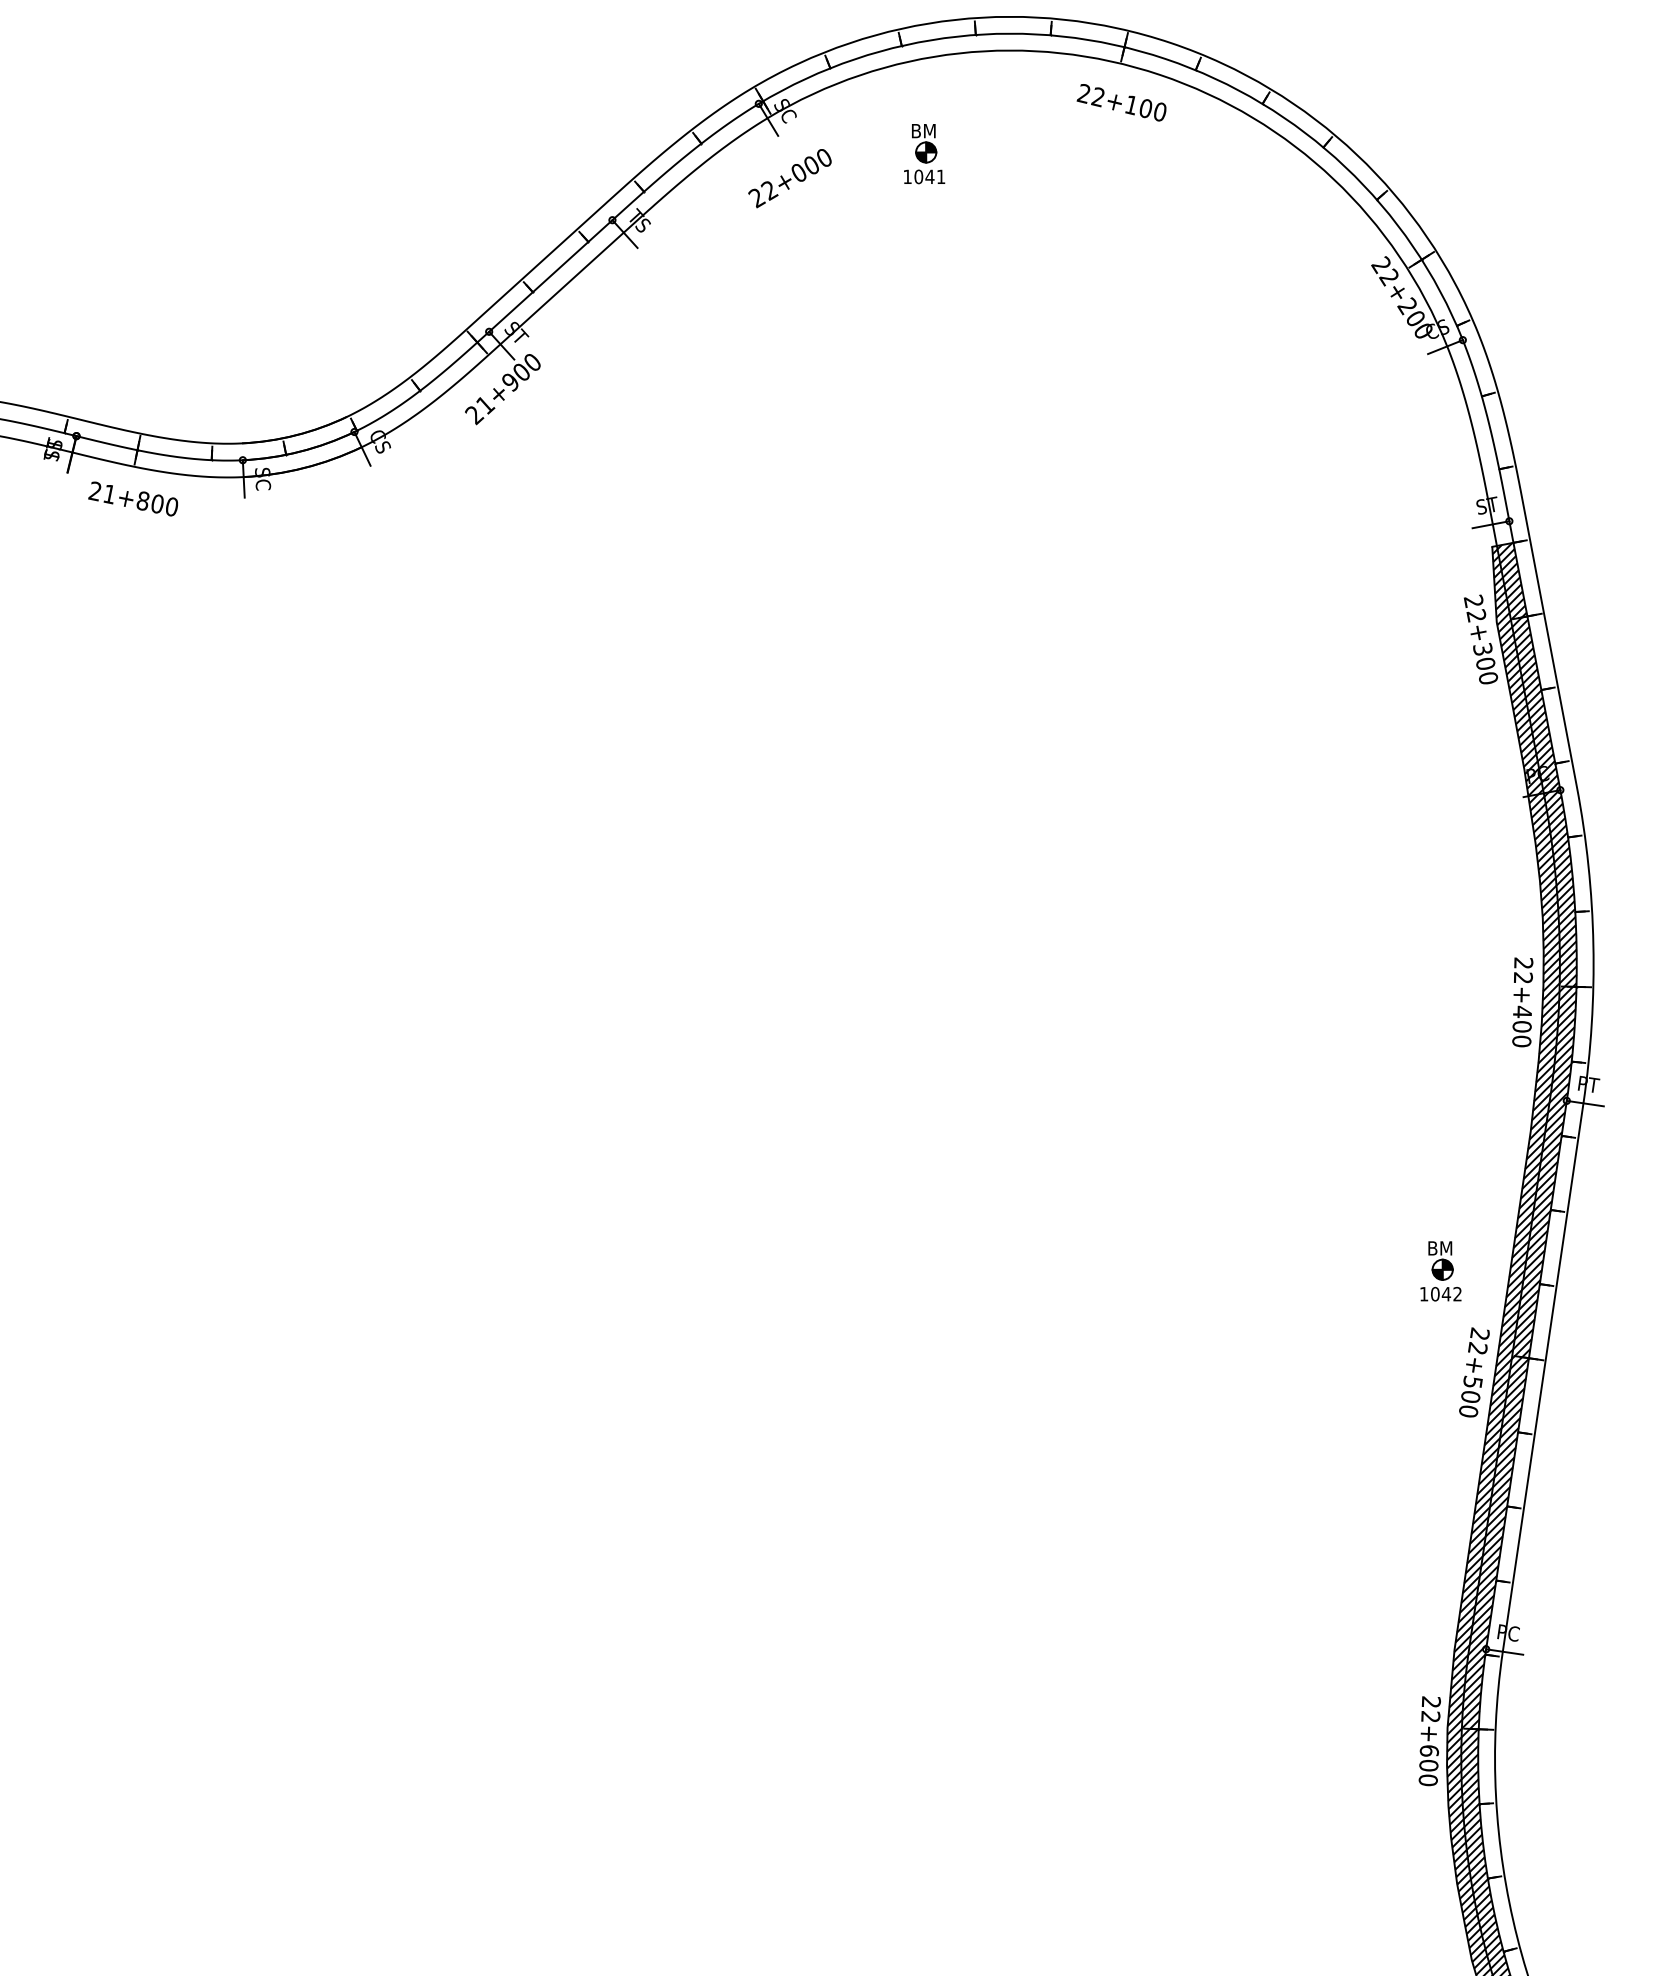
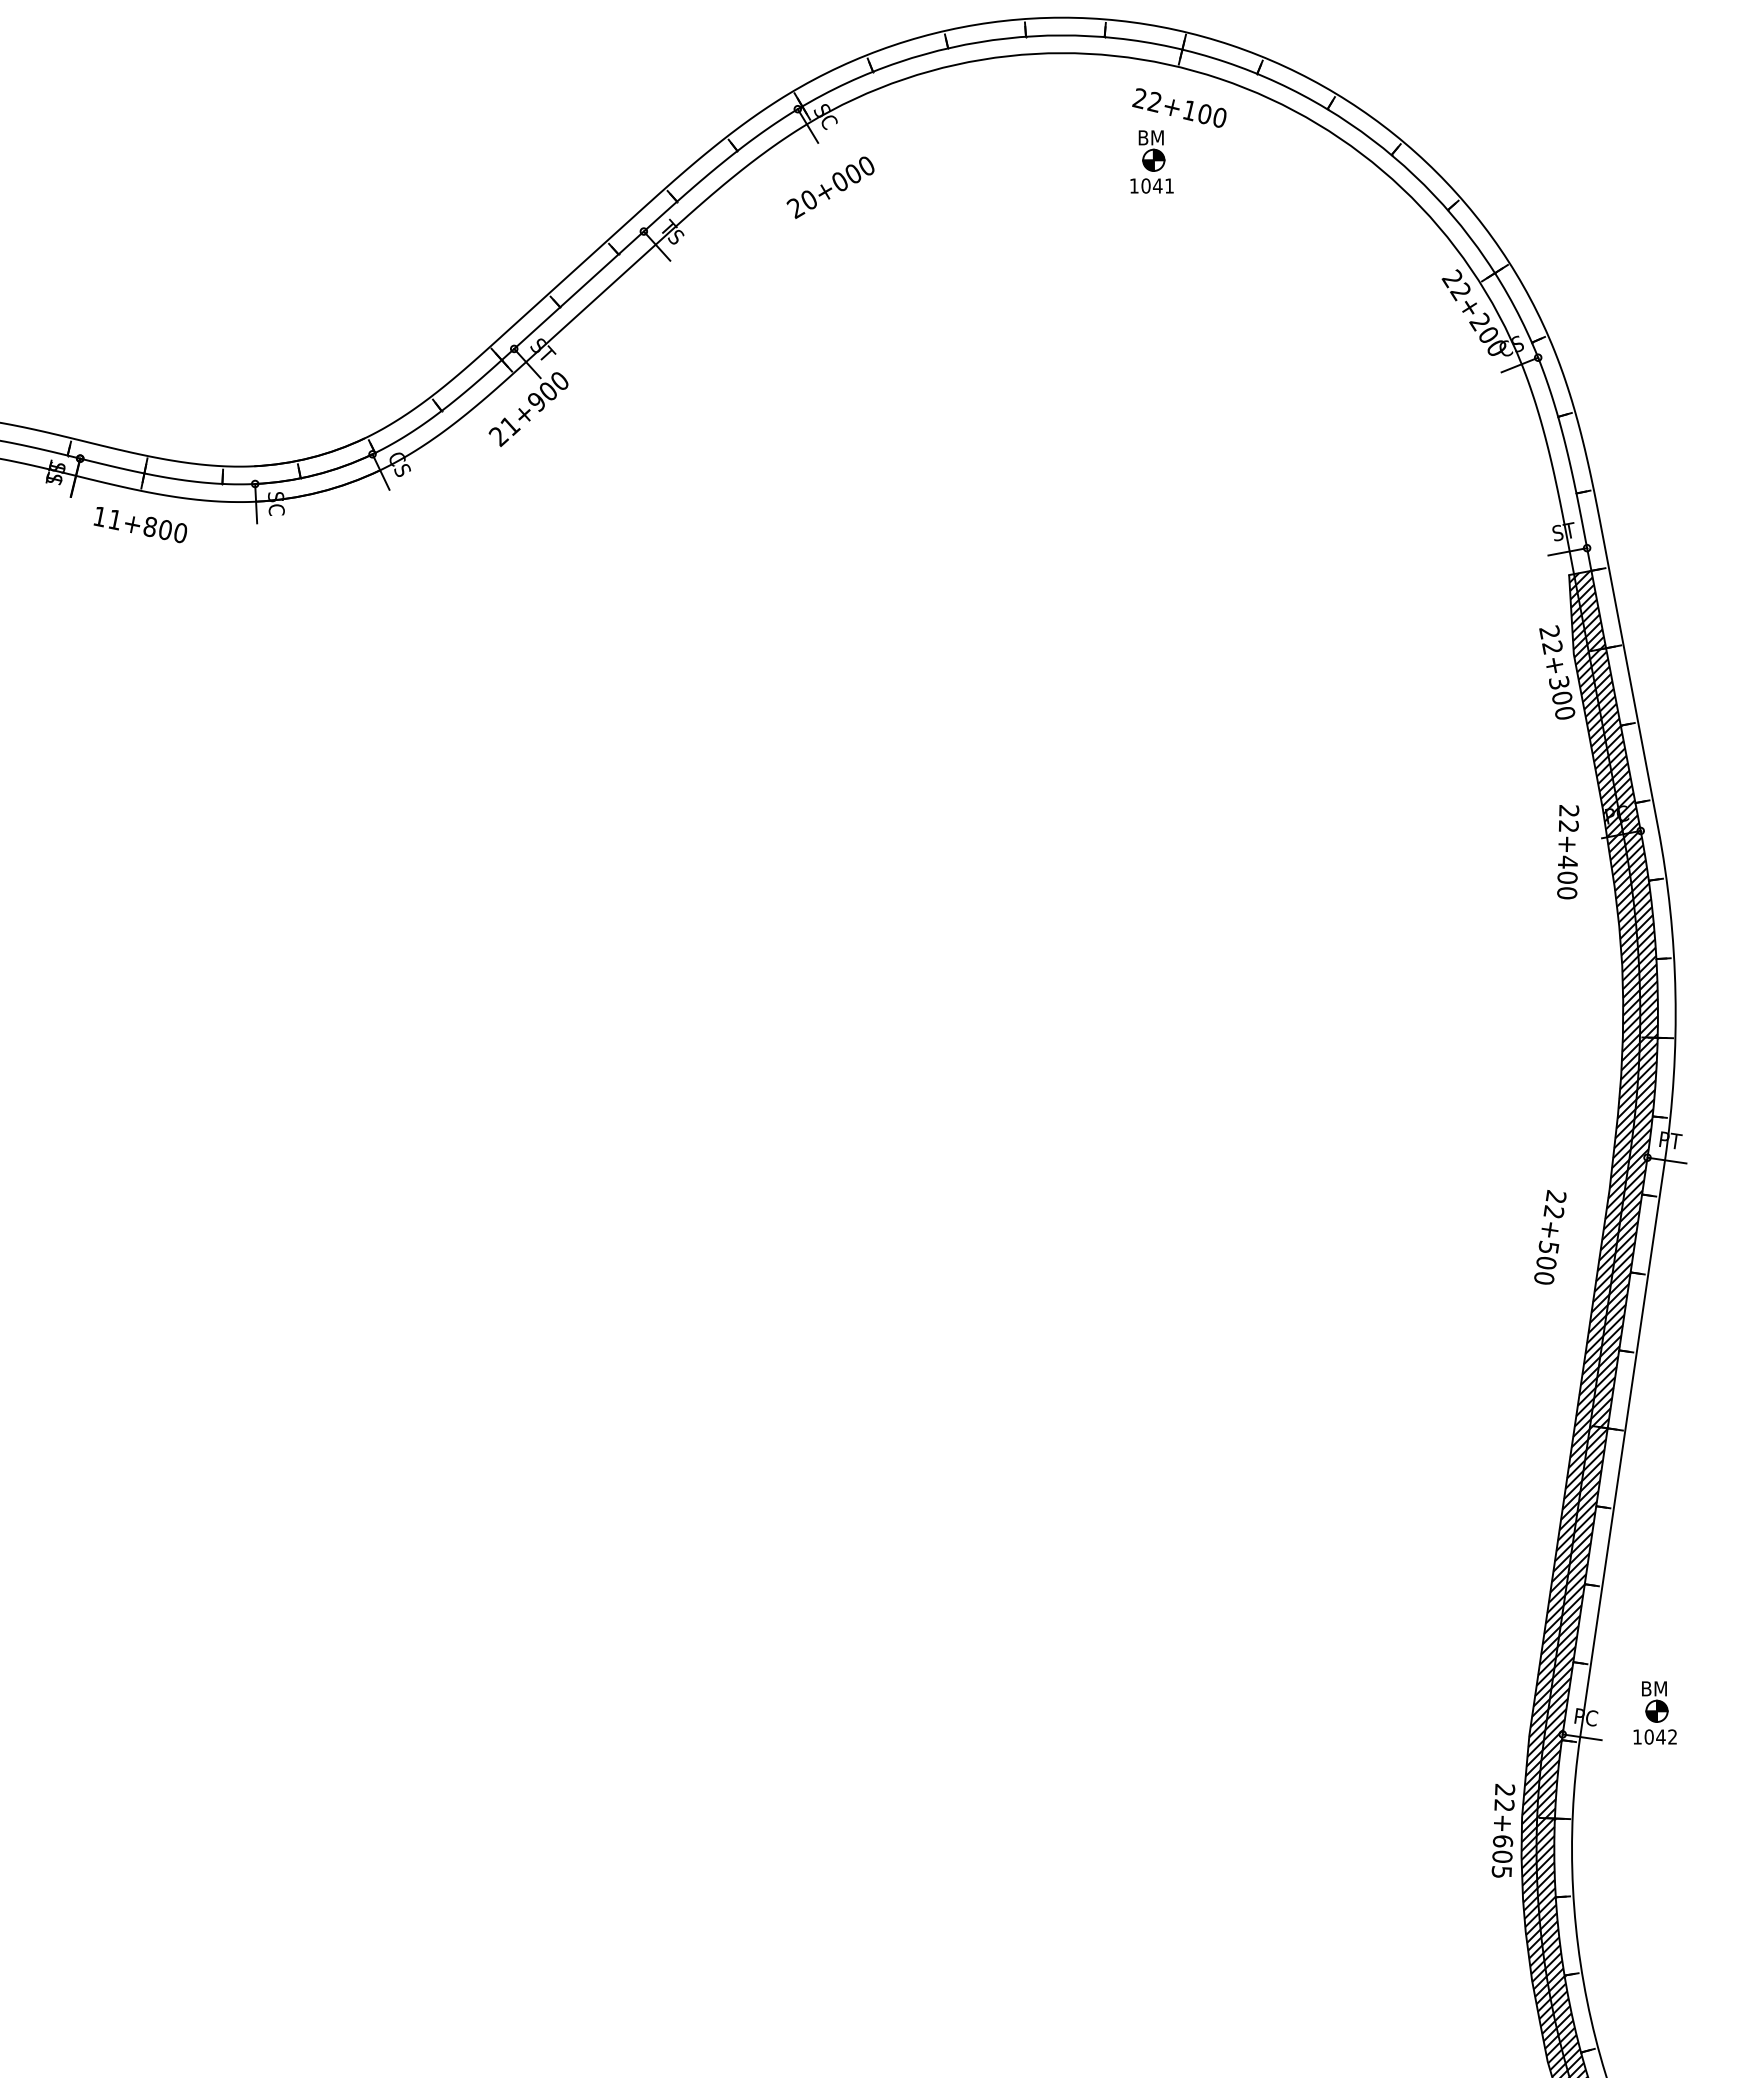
part: (923, 153) -> (1151, 161), moved
text: (768, 190) -> (808, 200), 22+000 -> 20+000
text: (94, 491) -> (99, 516), 21+800 -> 11+800
text: (1523, 1002) -> (1568, 852), moved
part: (1440, 1270) -> (1654, 1712), moved
text: (1474, 1372) -> (1550, 1237), moved
text: (1427, 1780) -> (1501, 1872), 22+600 -> 22+605

